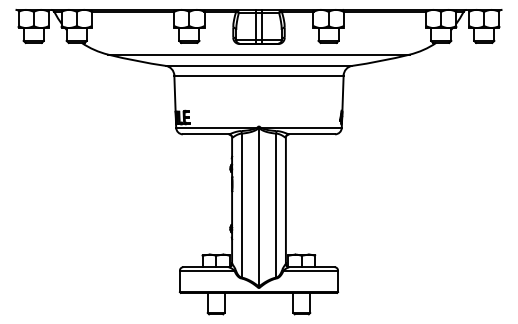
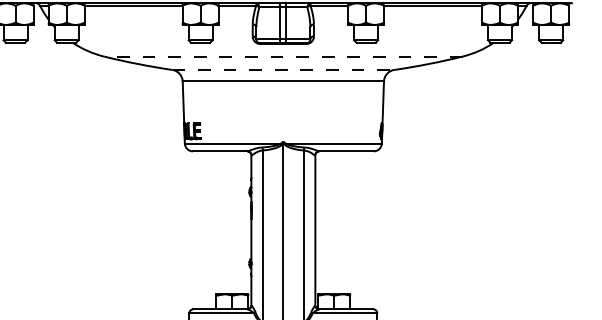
line: (258, 54) -> (282, 56), solid -> dashed
line: (259, 65) -> (283, 69), solid -> dashed

